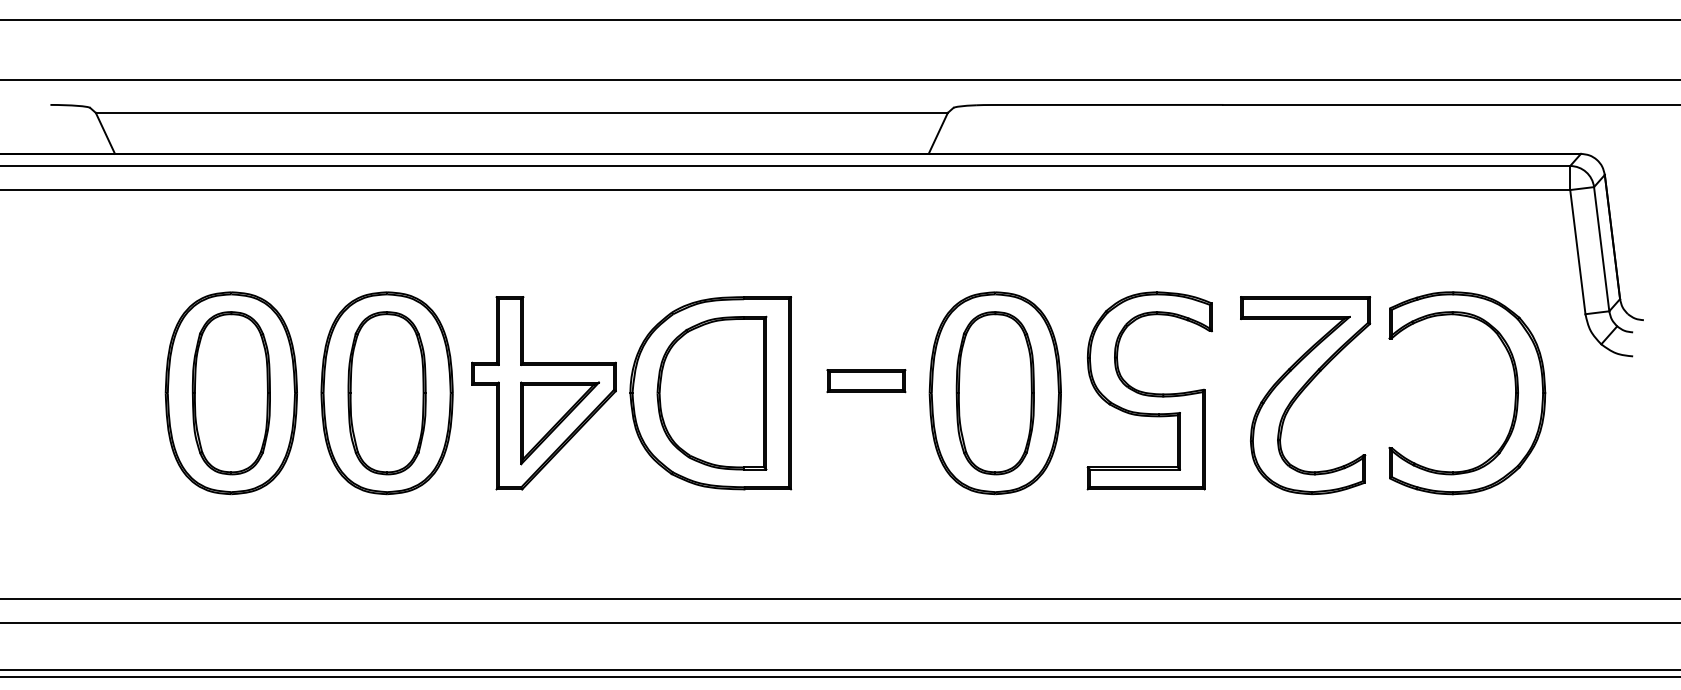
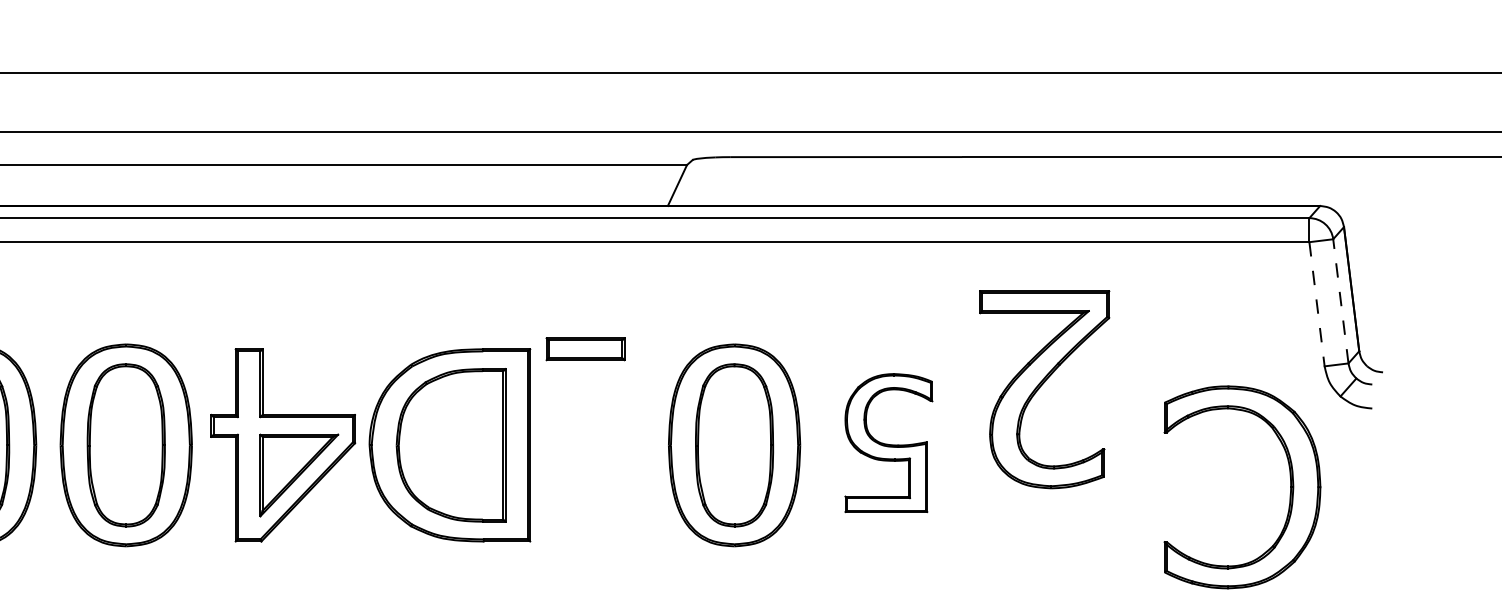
line: (1601, 249) -> (1340, 301), solid -> dashed
line: (1577, 252) -> (1316, 304), solid -> dashed
part: (866, 381) -> (585, 349), moved
part: (1149, 390) -> (888, 442), size x0.7
part: (1305, 395) -> (1044, 389), moved
part: (1514, 398) -> (1289, 492), moved

